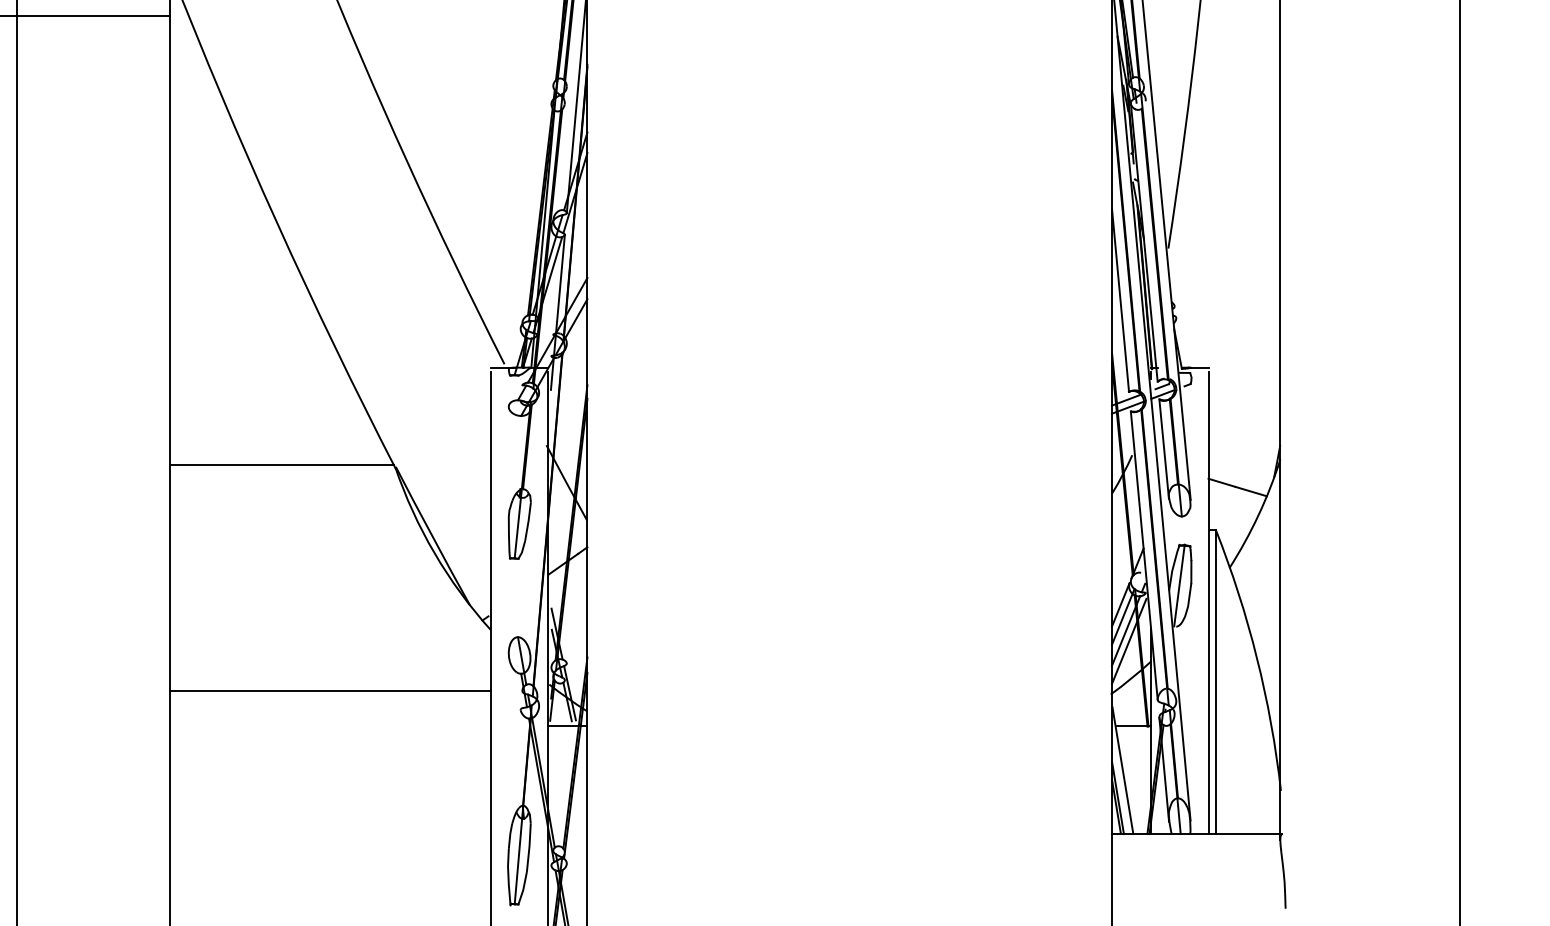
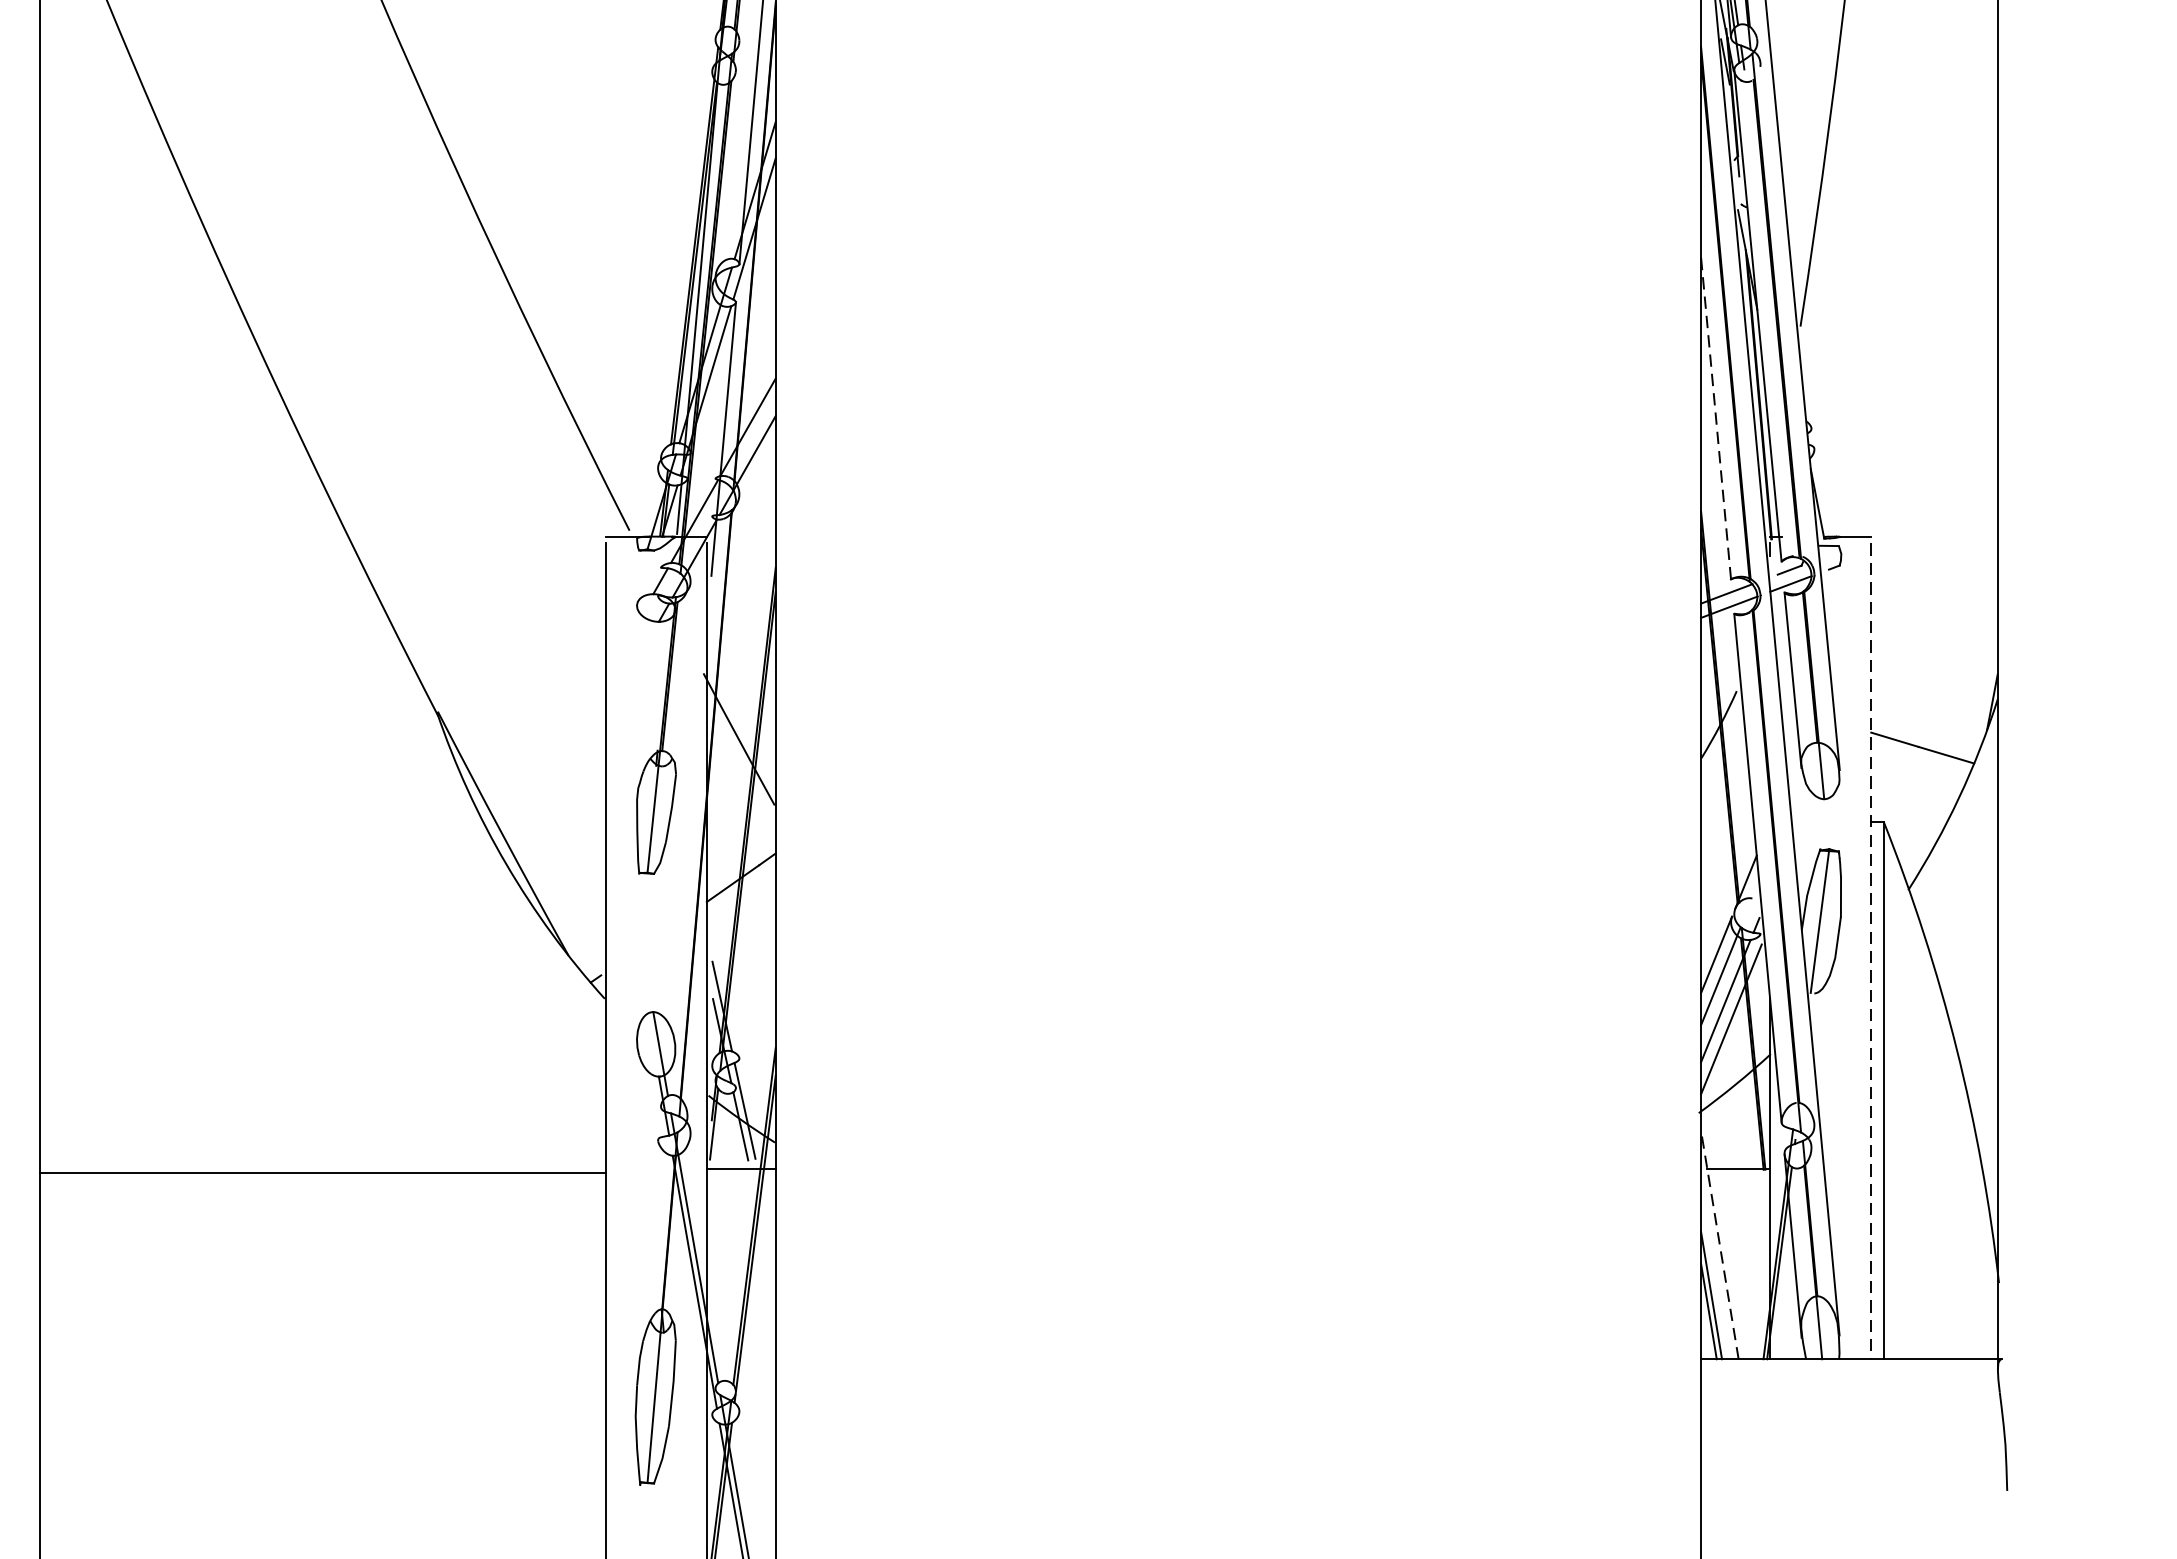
line: (1120, 300) -> (1715, 418), solid -> dashed
line: (282, 465) -> (237, 709), removed
line: (1208, 603) -> (1871, 952), solid -> dashed
line: (330, 690) -> (322, 1173), moved
line: (1122, 770) -> (1719, 1247), solid -> dashed

